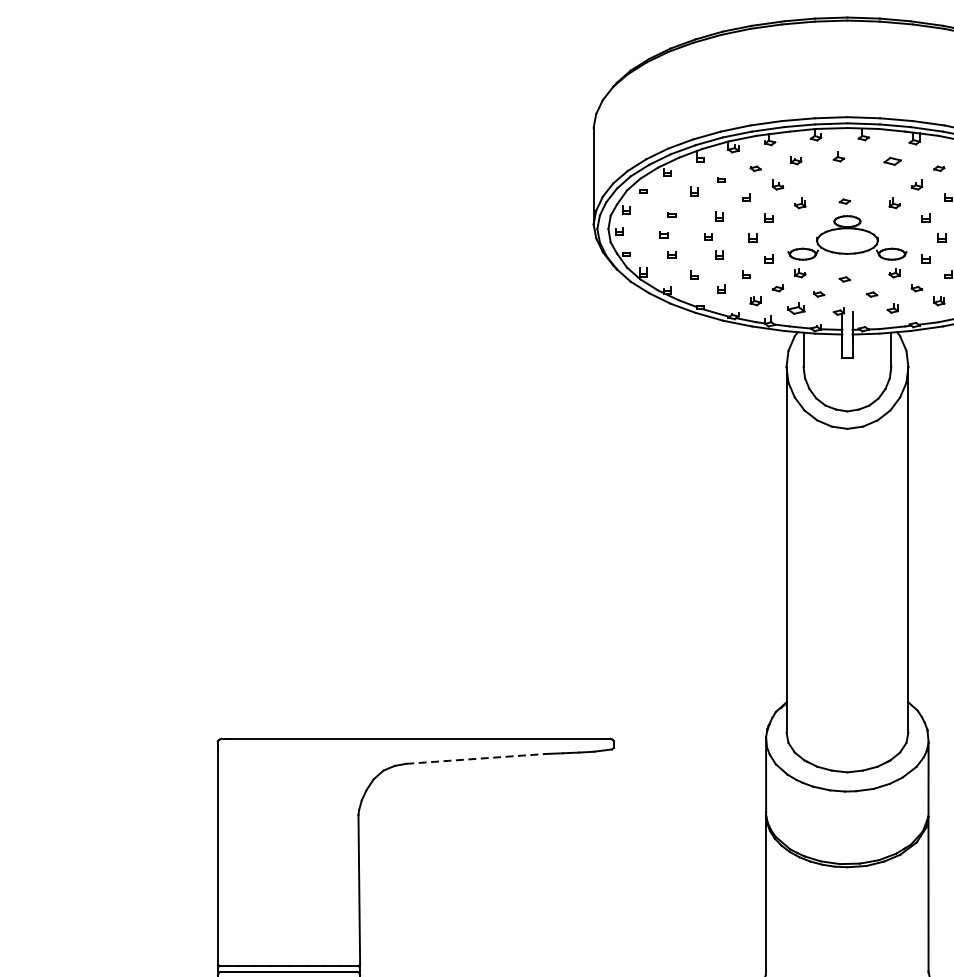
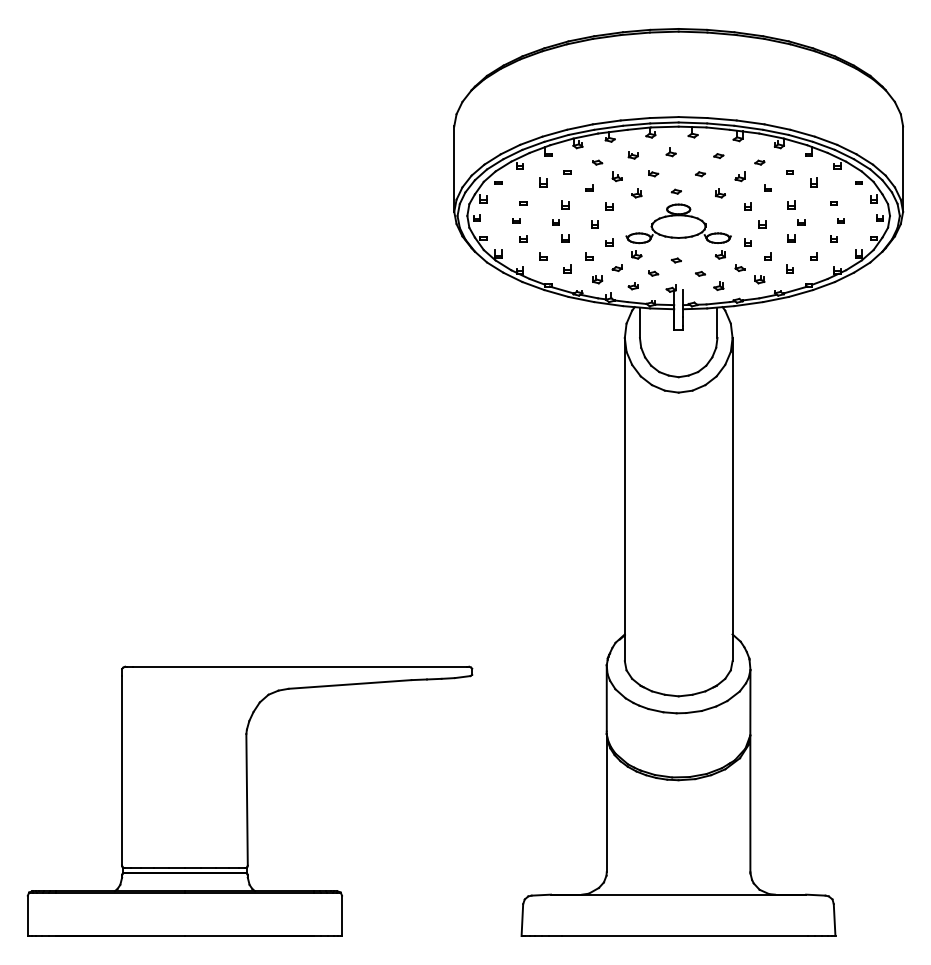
part: (892, 160) -> (718, 155), size x0.62
part: (818, 181) -> (653, 173), added
part: (872, 182) -> (700, 174), added
part: (795, 308) -> (632, 286), size x0.62
line: (476, 758) -> (350, 684), dashed -> solid

